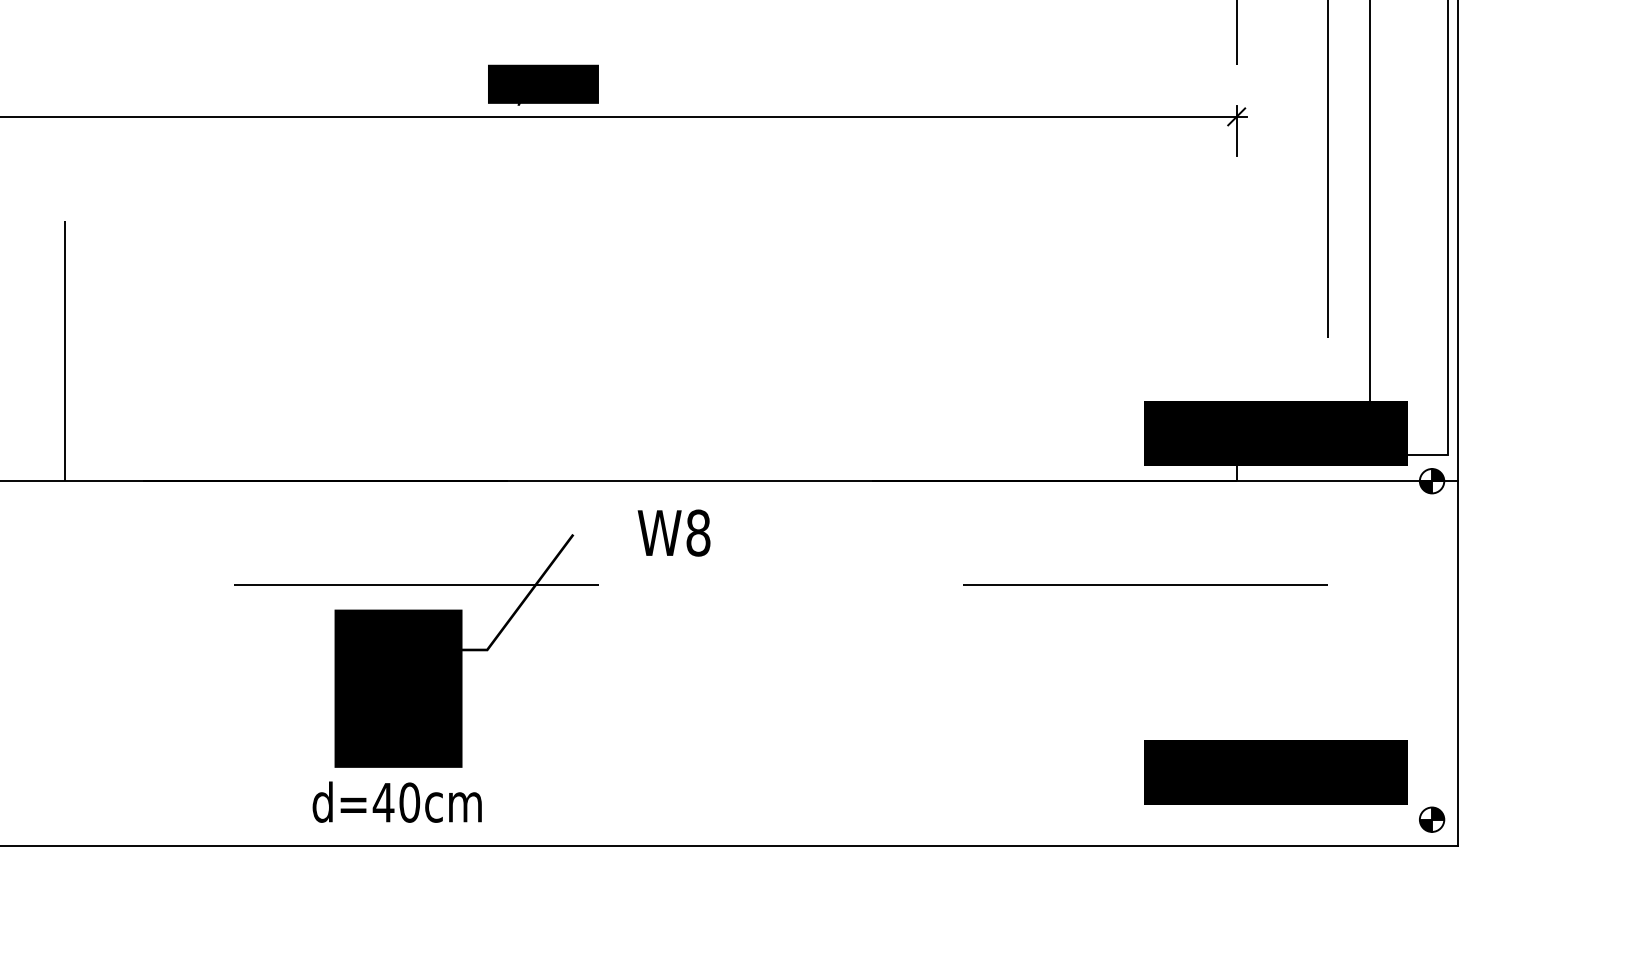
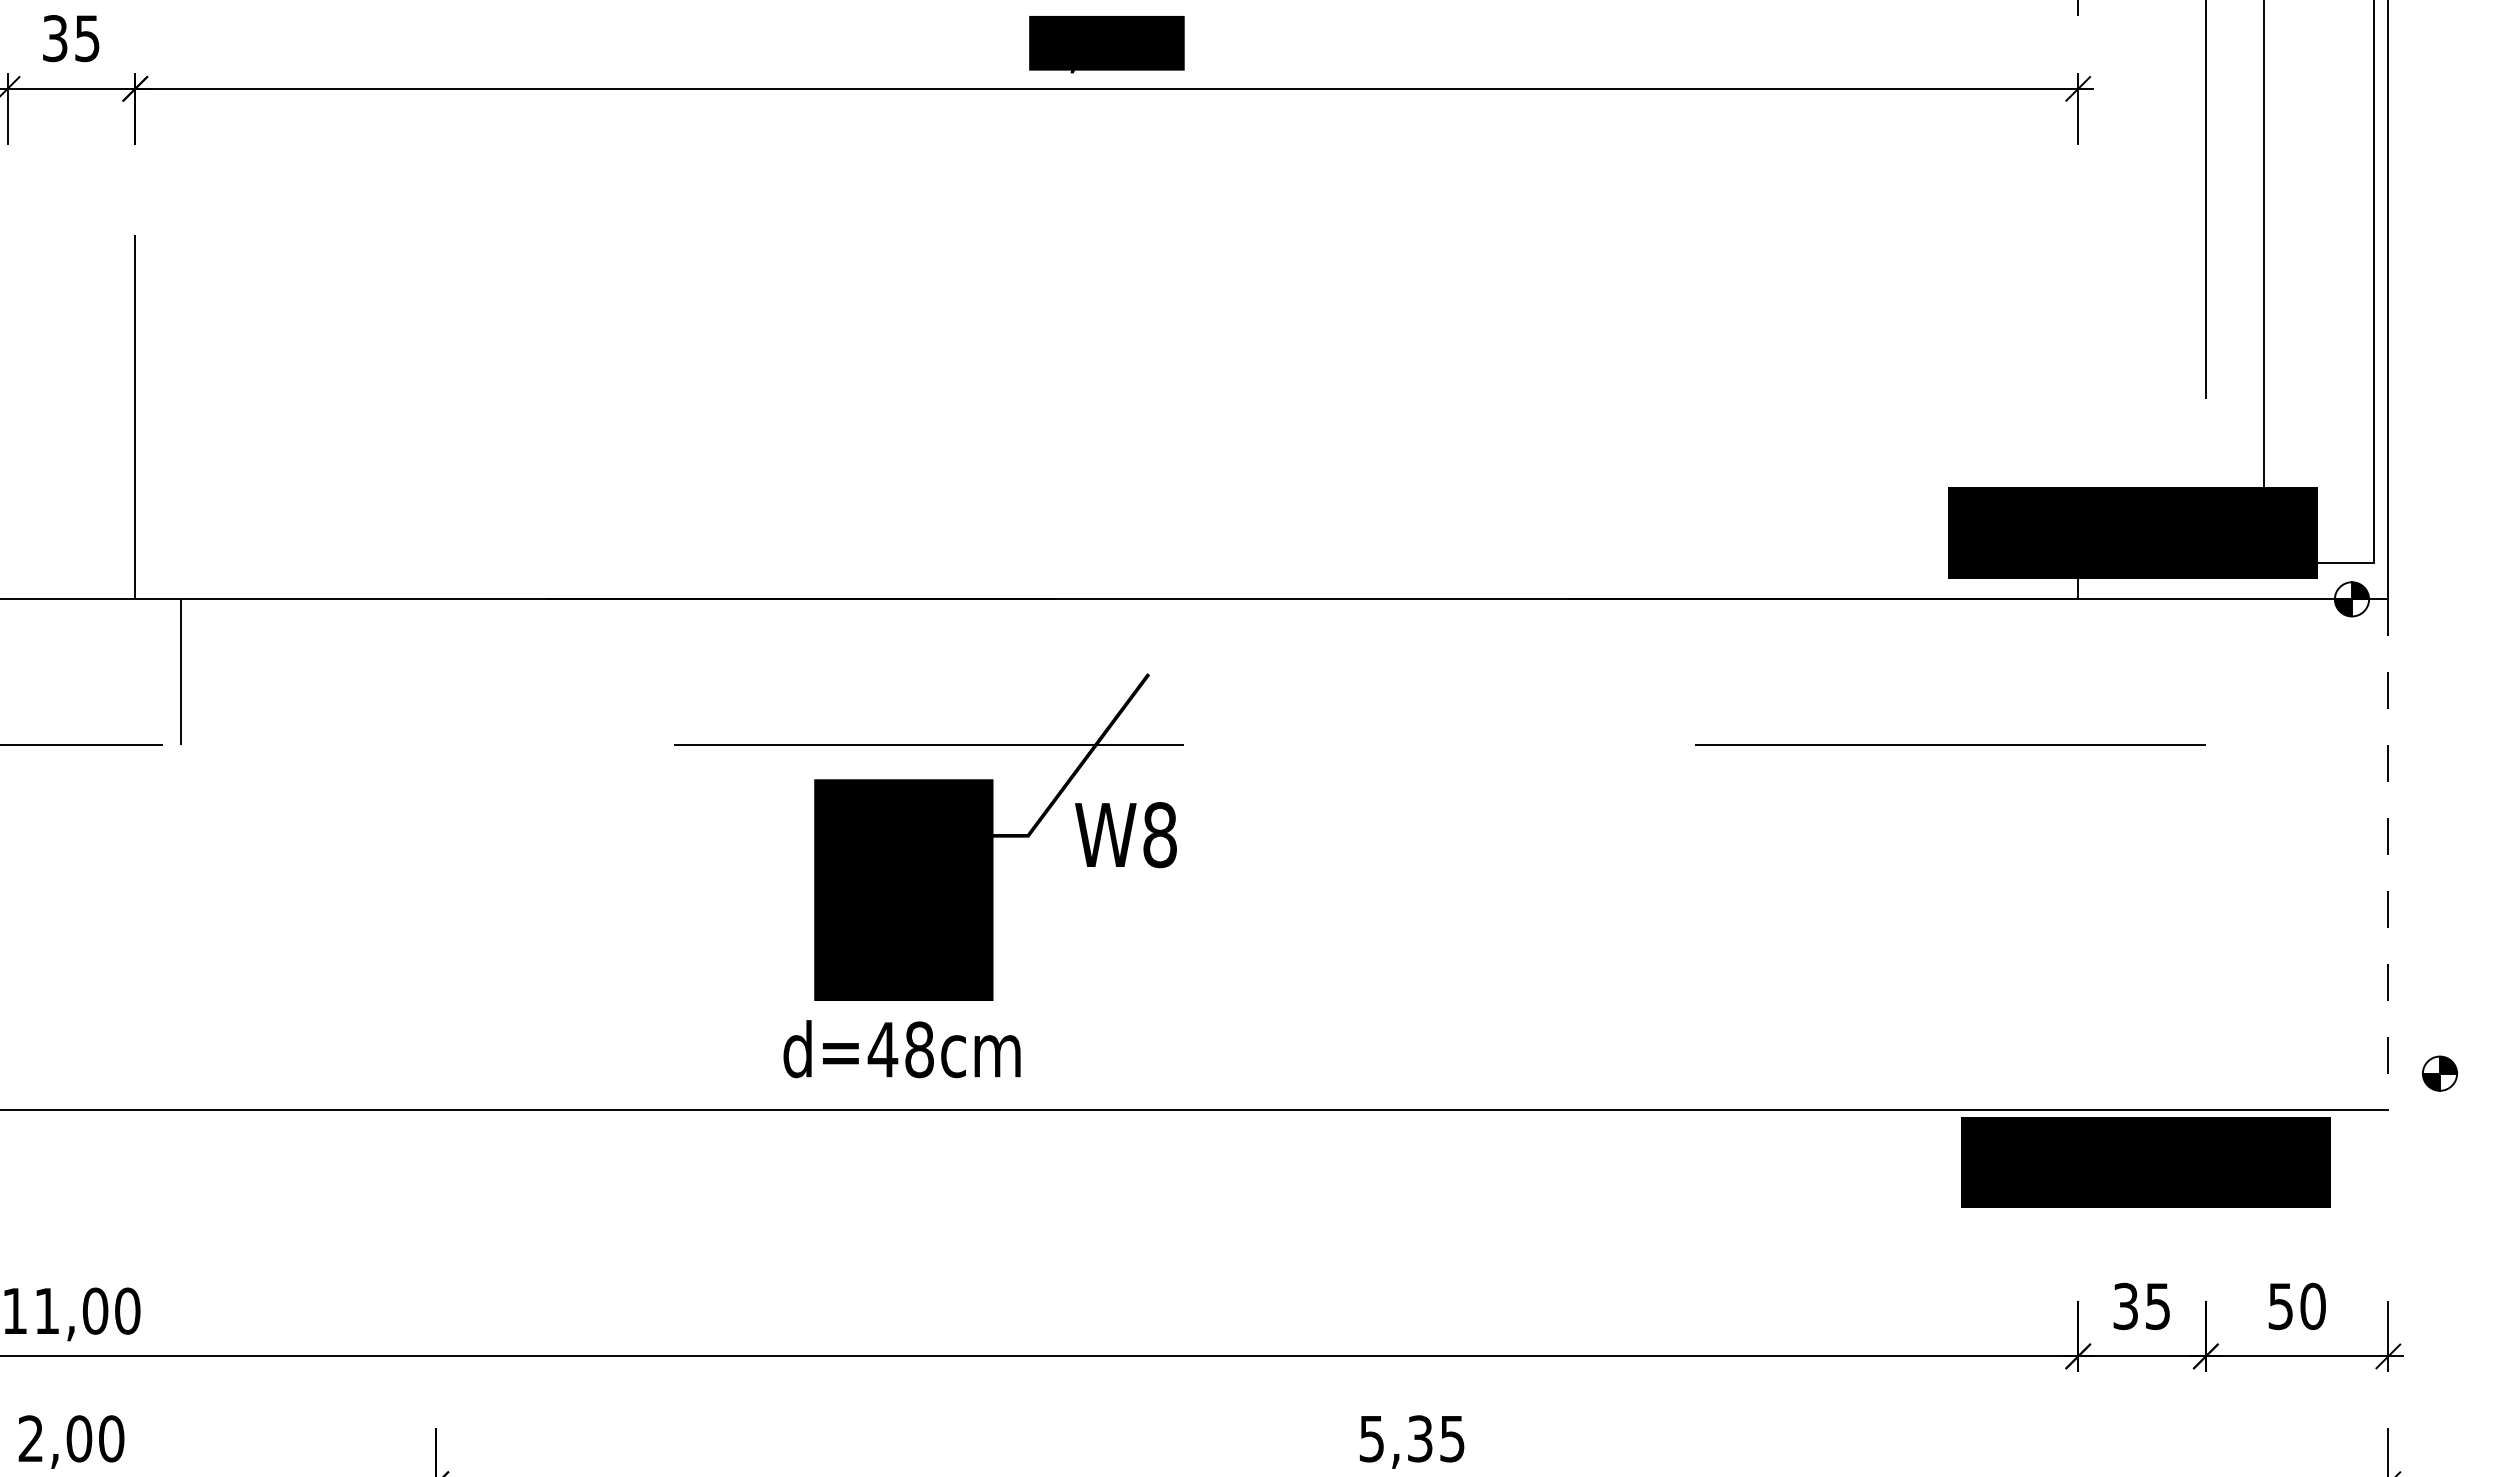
line: (64, 350) -> (436, 416), removed
text: (673, 533) -> (1125, 835), moved
line: (1458, 664) -> (2388, 855), solid -> dashed
text: (1275, 772) -> (2145, 1162), moved
text: (409, 802) -> (919, 1049), d=40cm -> d=48cm
part: (1431, 819) -> (2439, 1073), moved

